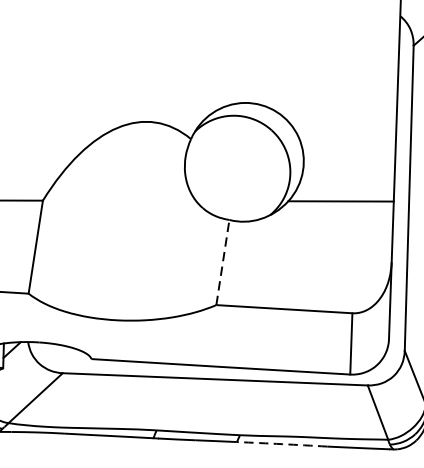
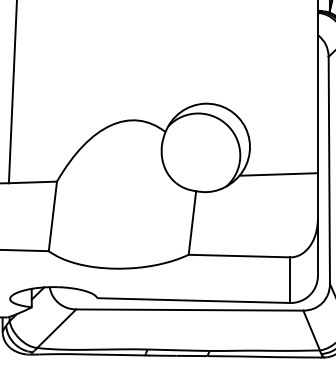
line: (223, 261) -> (192, 222), dashed -> solid
arc: (282, 444) -> (241, 356), dashed -> solid

